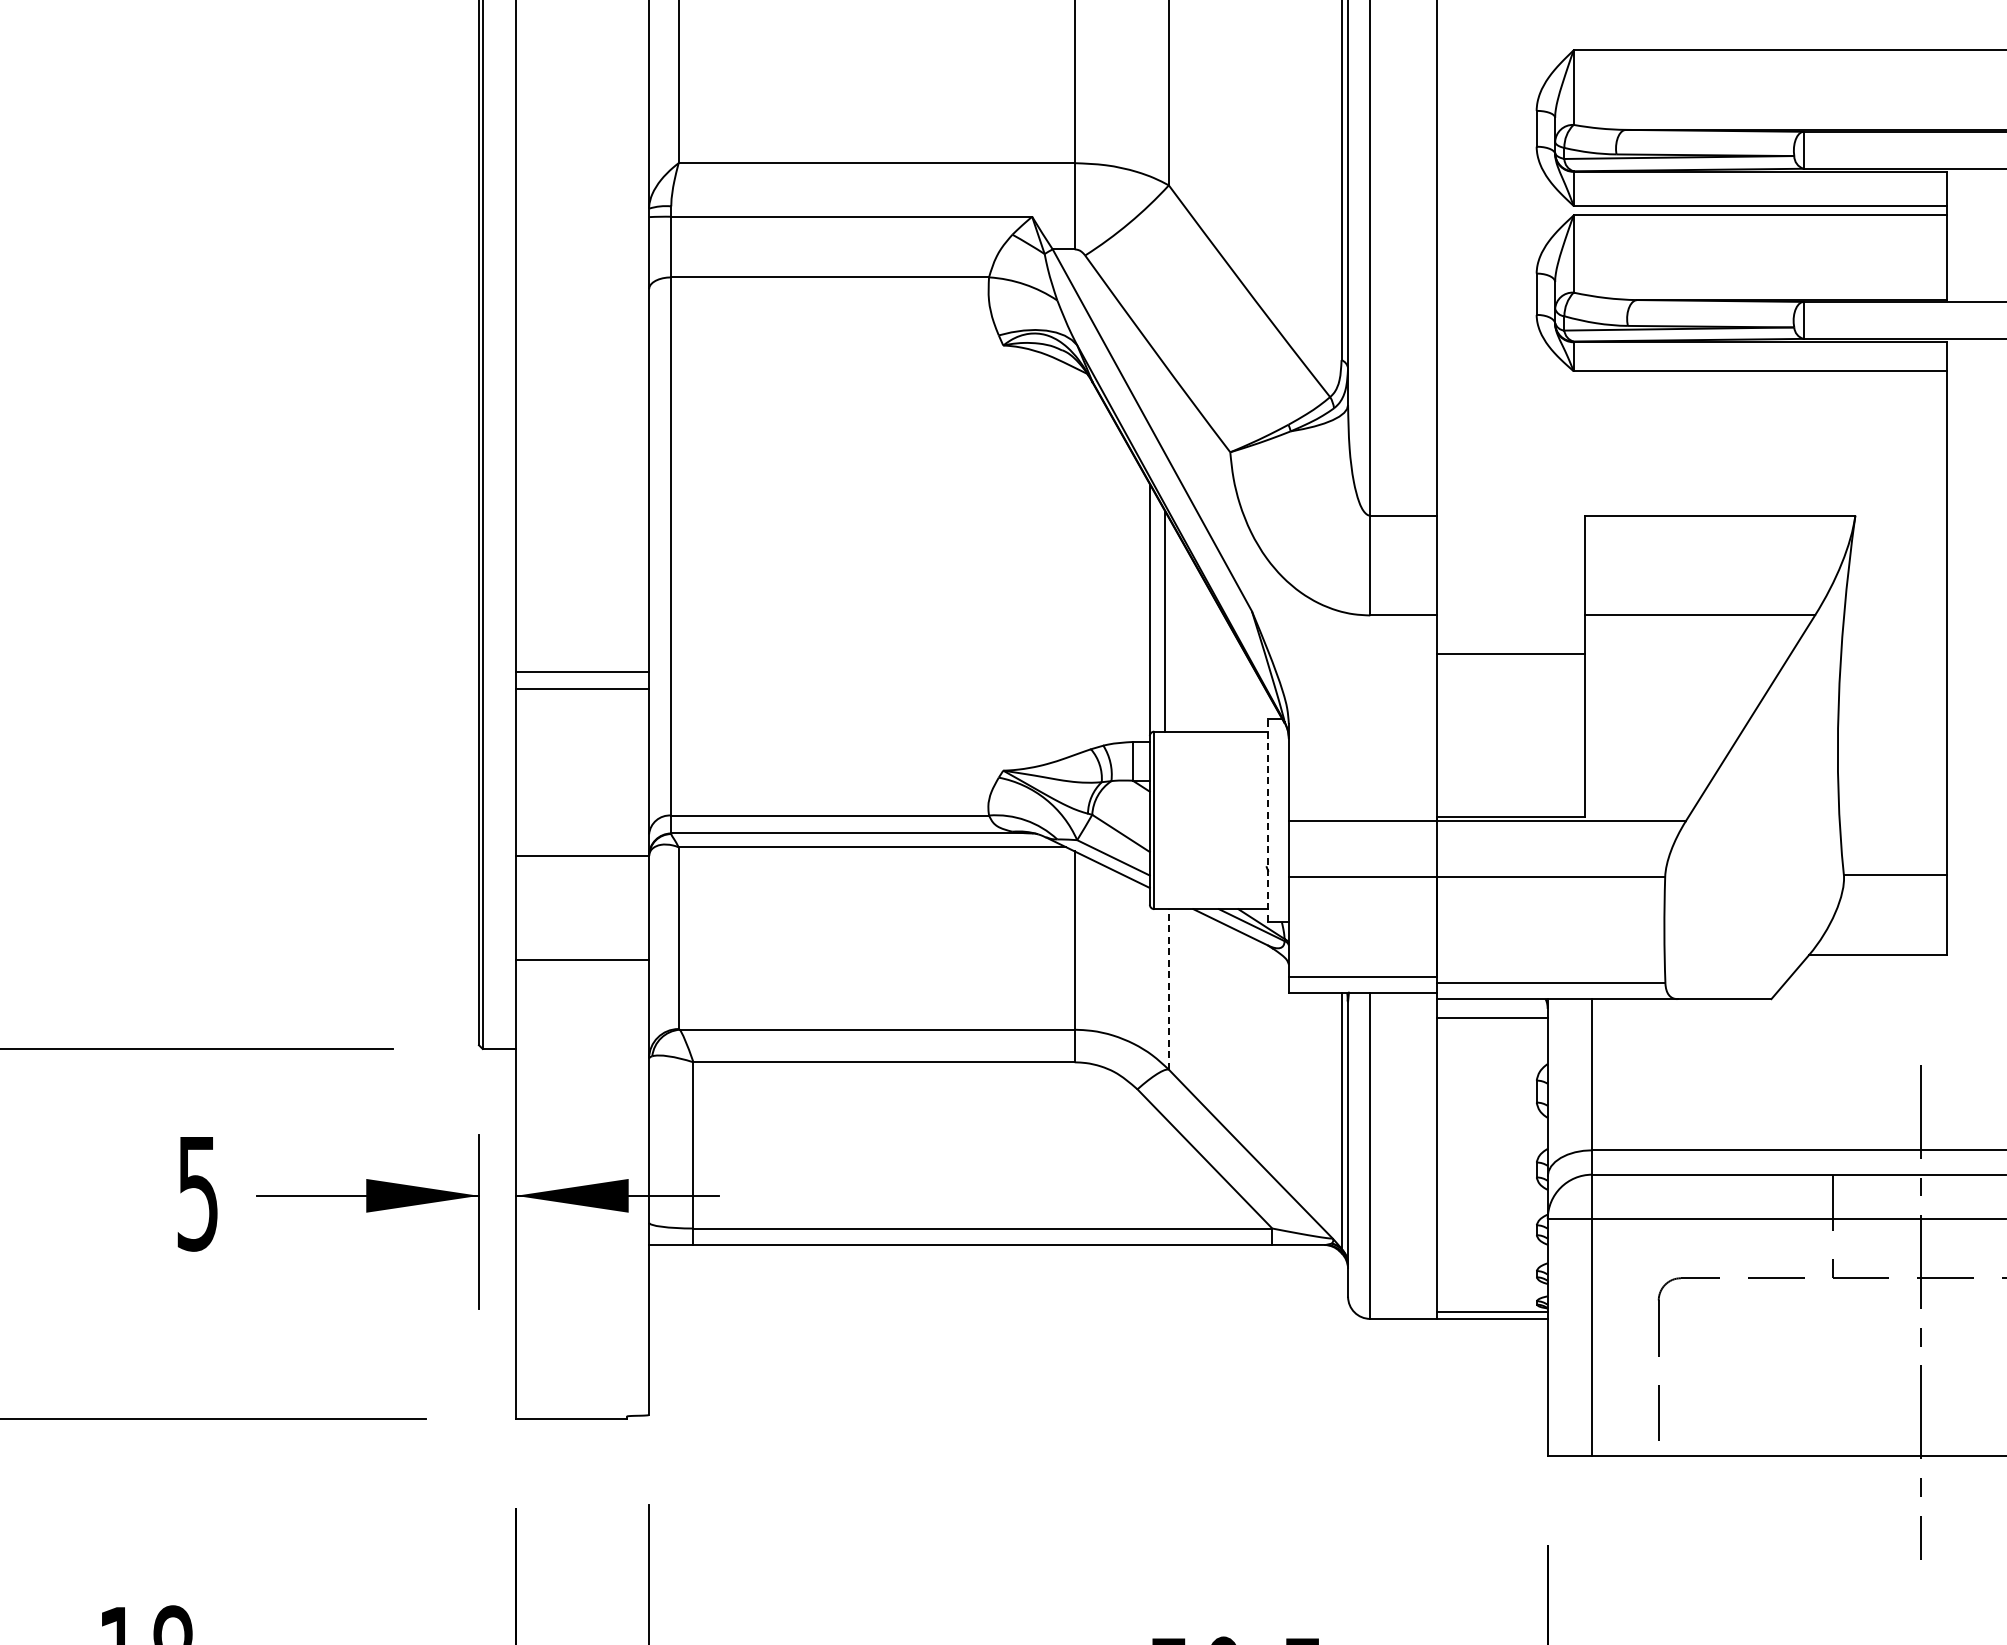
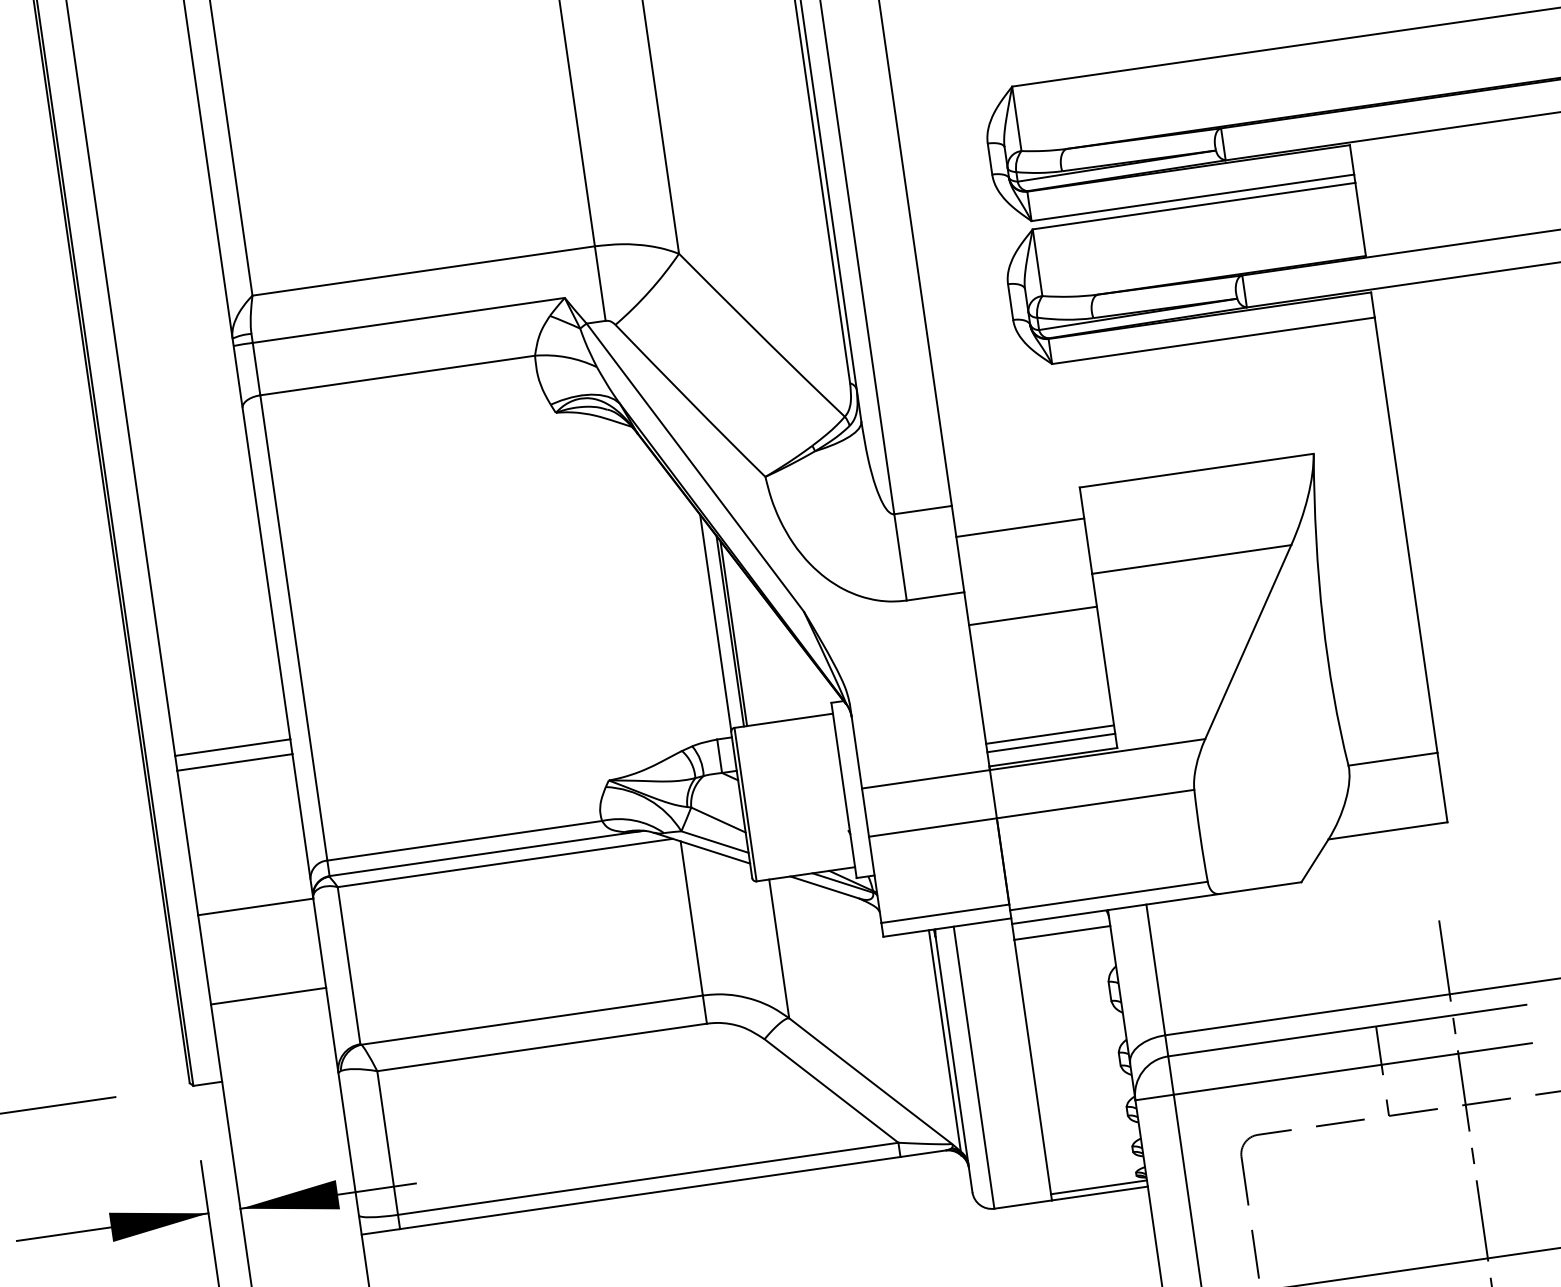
line: (1510, 551) -> (1020, 527), added
line: (1168, 624) -> (733, 633), added
line: (1510, 790) -> (1049, 734), added
line: (1510, 800) -> (1051, 743), added
line: (1268, 819) -> (844, 789), dashed -> solid
line: (1168, 988) -> (778, 948), dashed -> solid

